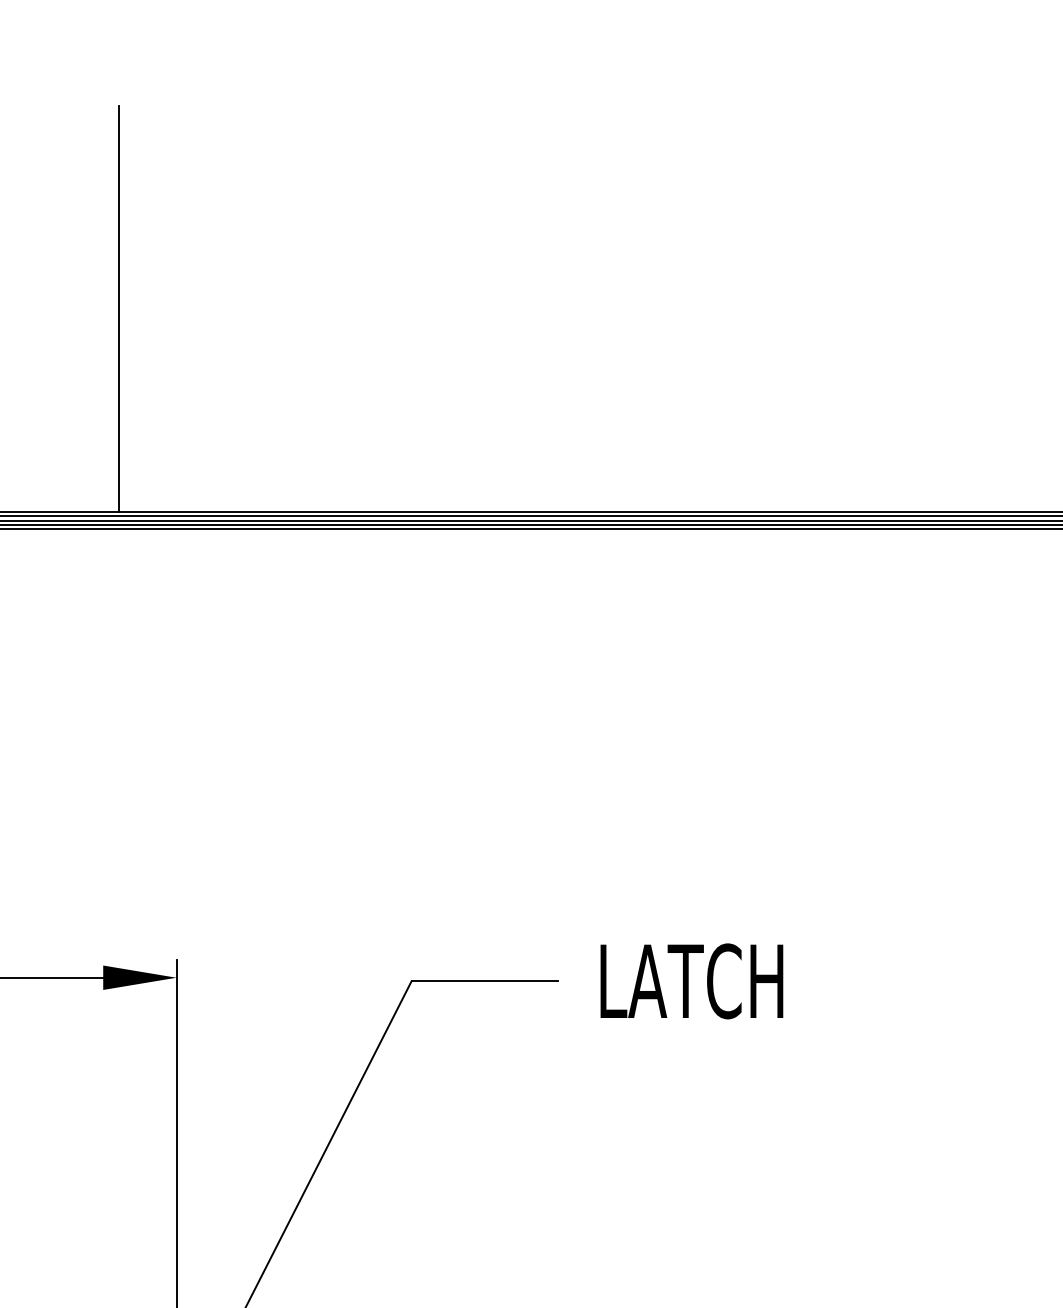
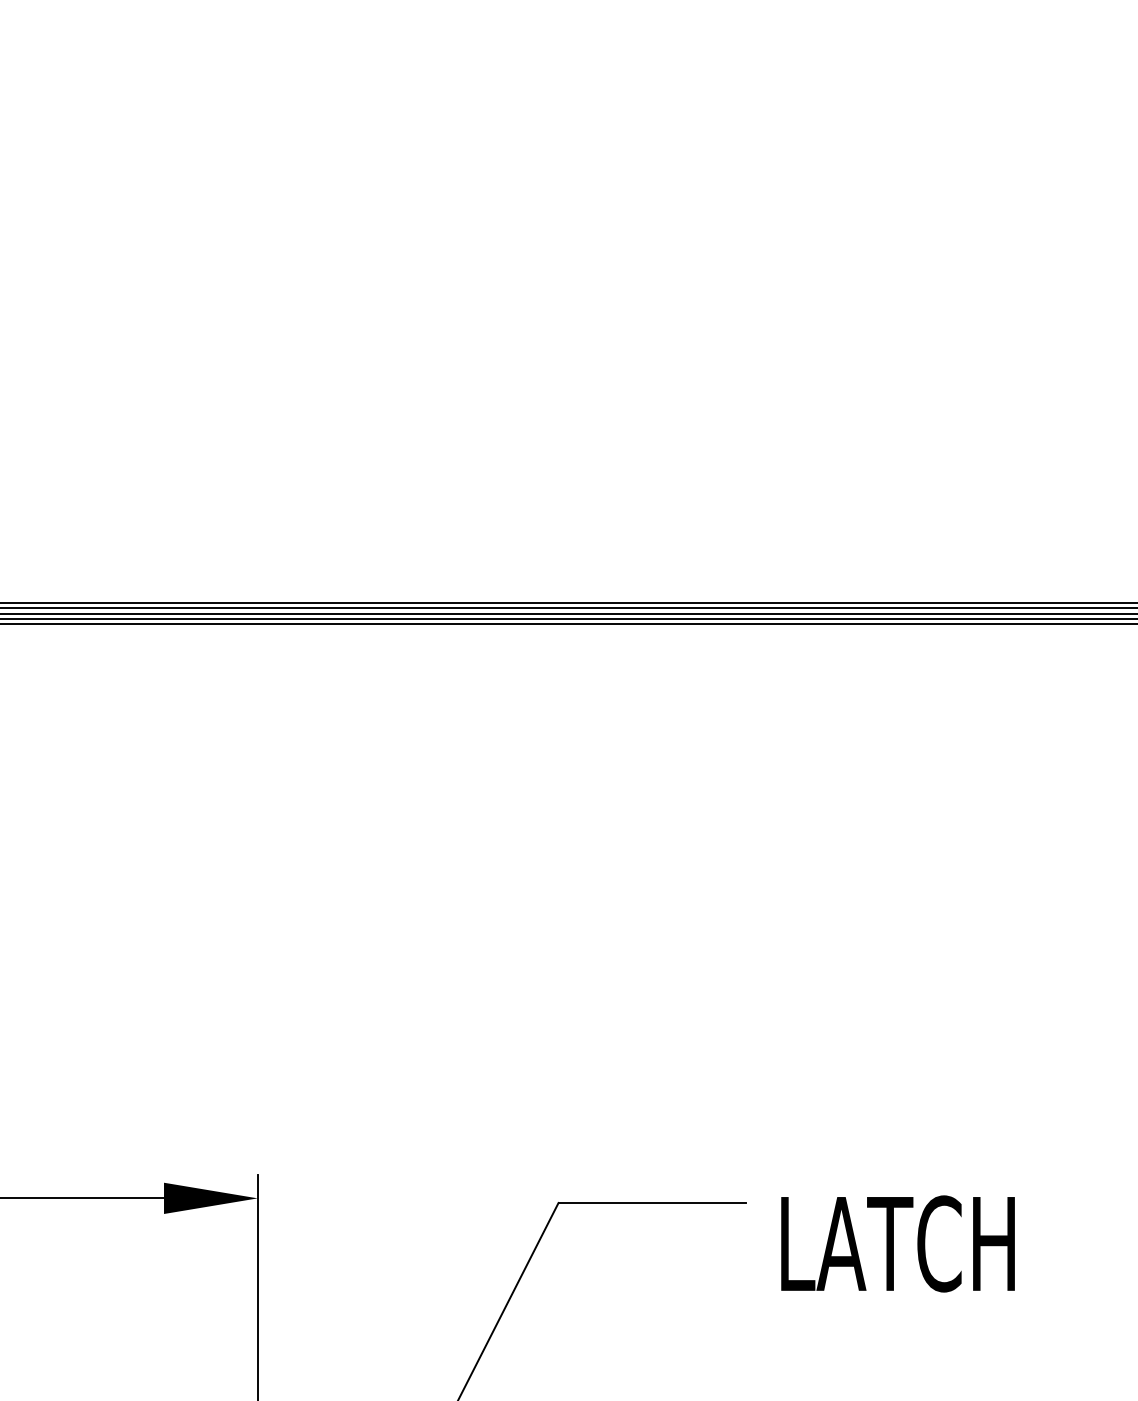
line: (119, 309) -> (184, 343), removed
text: (691, 981) -> (897, 1244), moved

